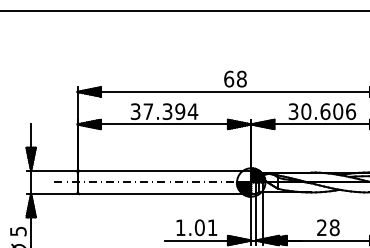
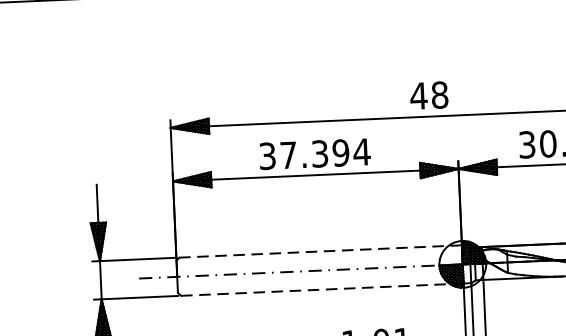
text: (228, 78) -> (417, 95), 68 -> 48
line: (165, 170) -> (320, 250), solid -> dashed
line: (165, 194) -> (322, 290), solid -> dashed

